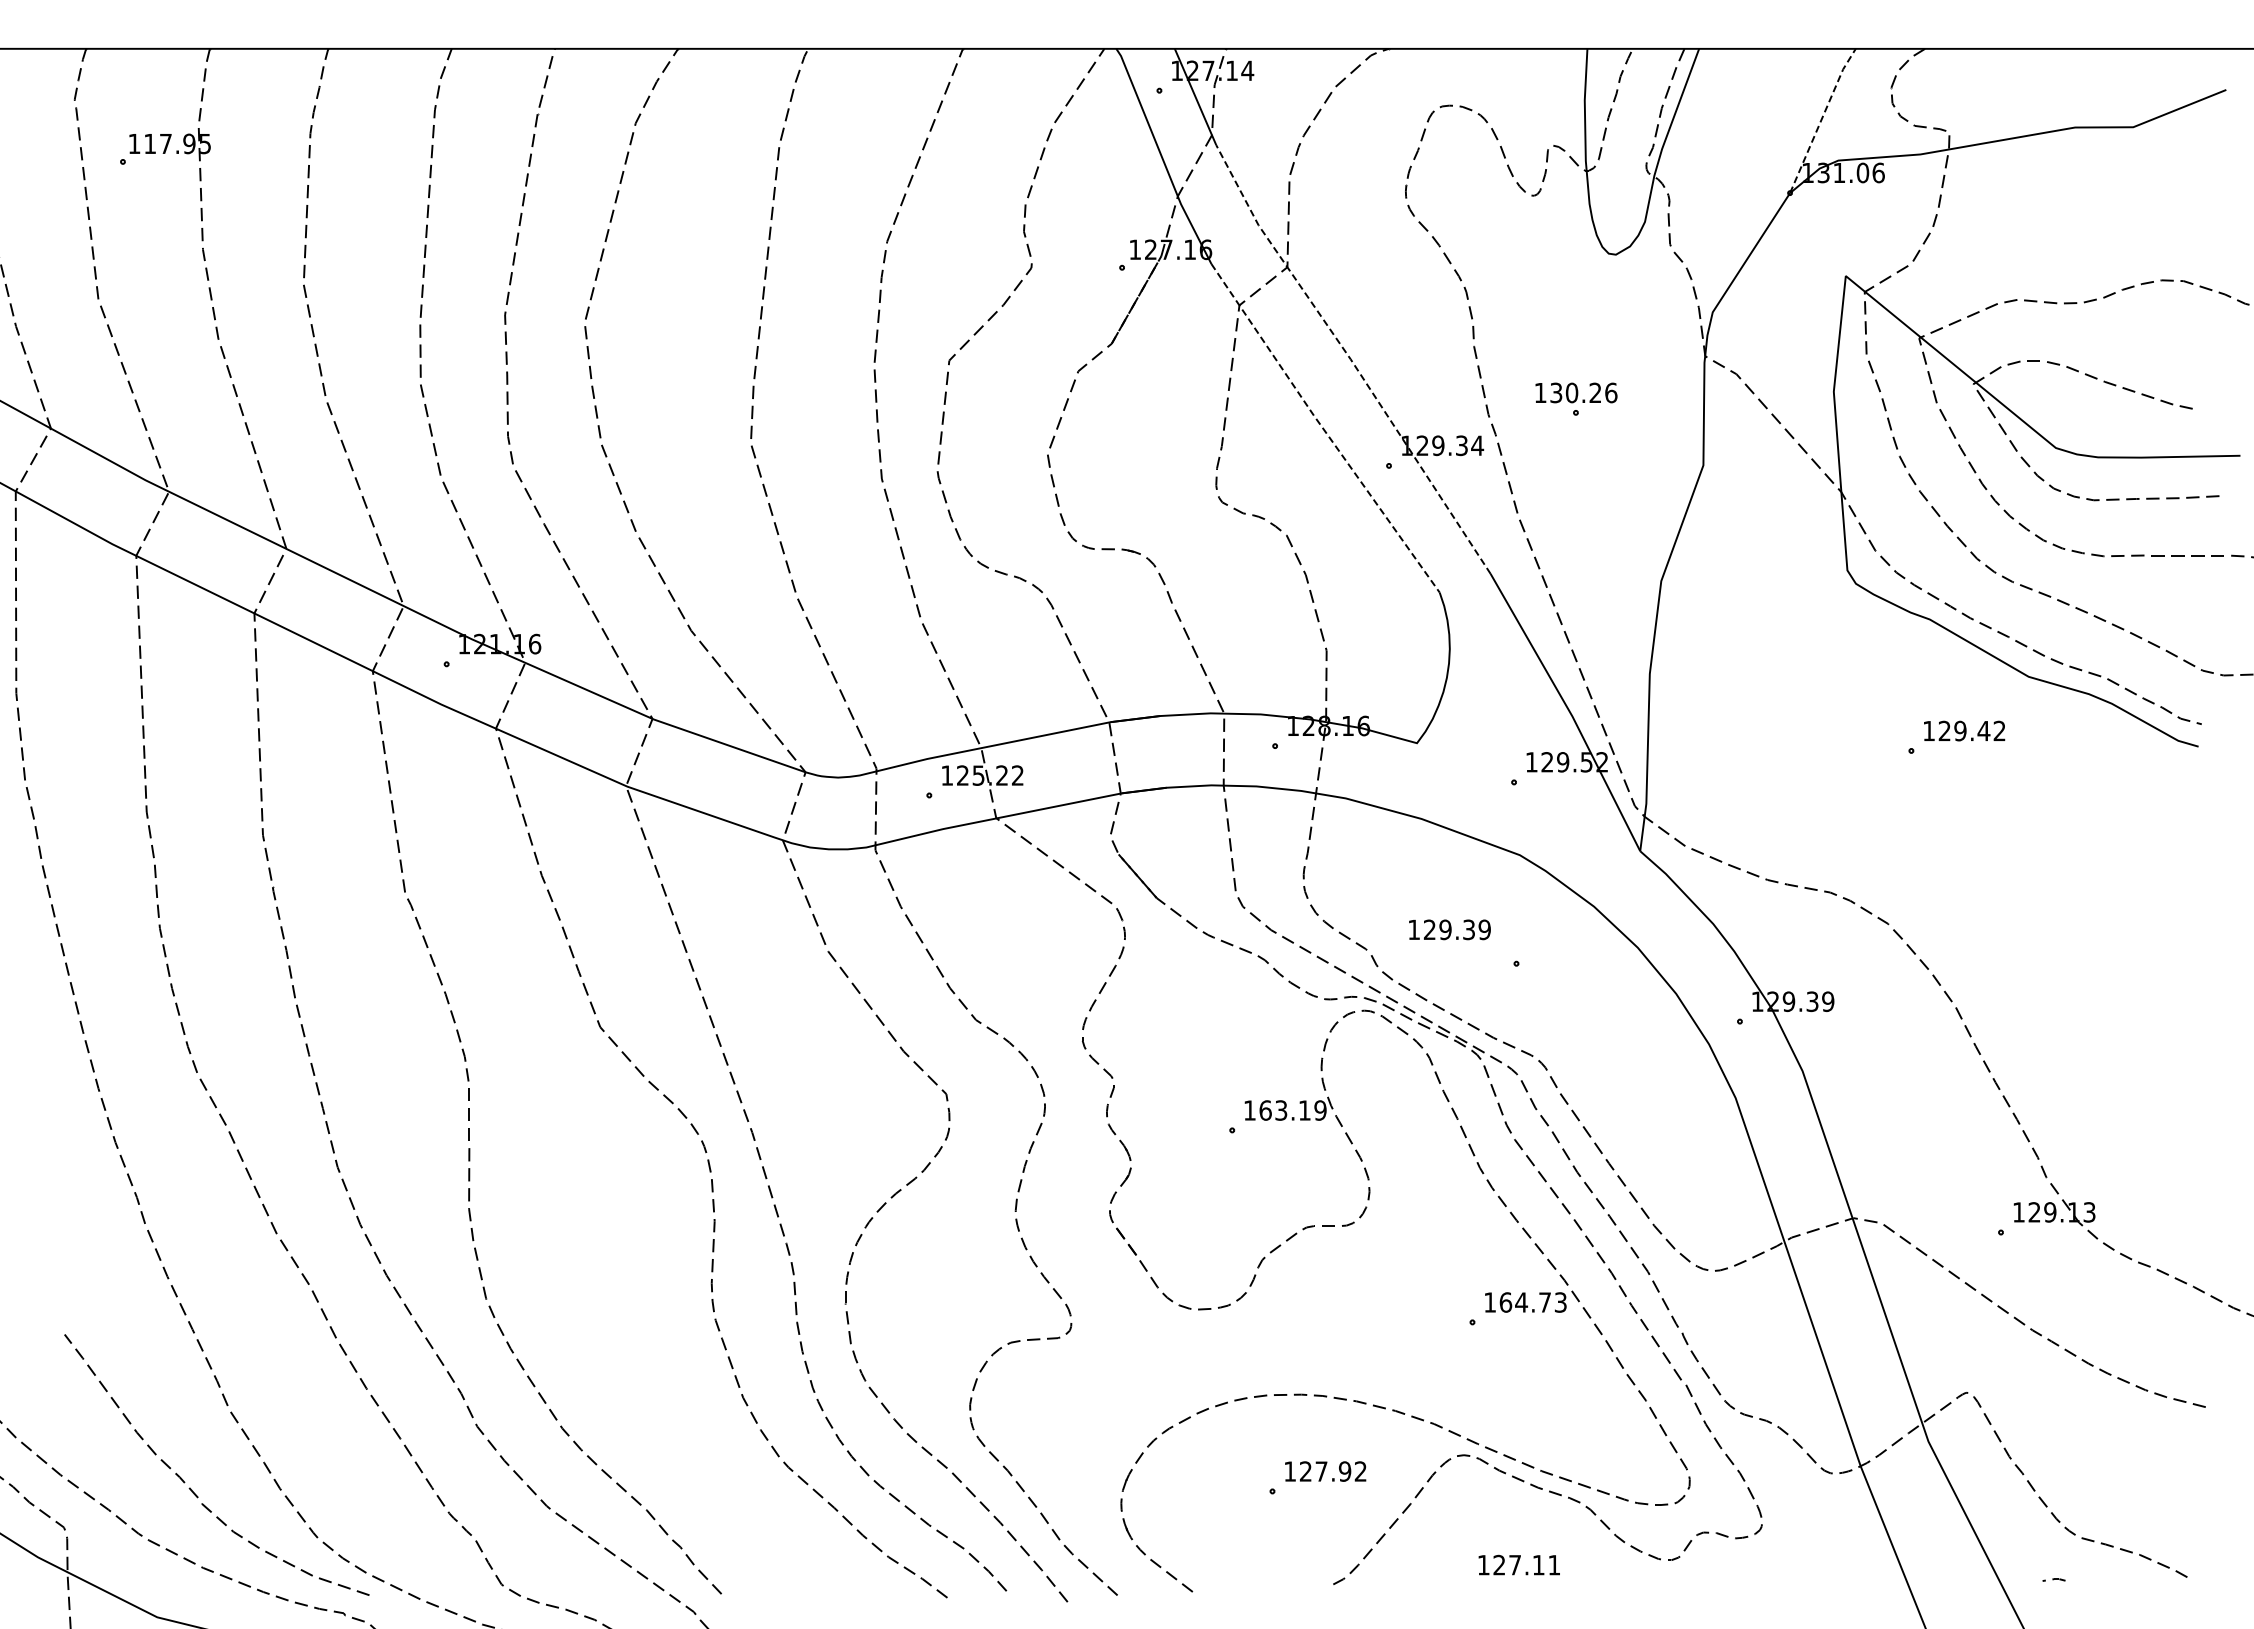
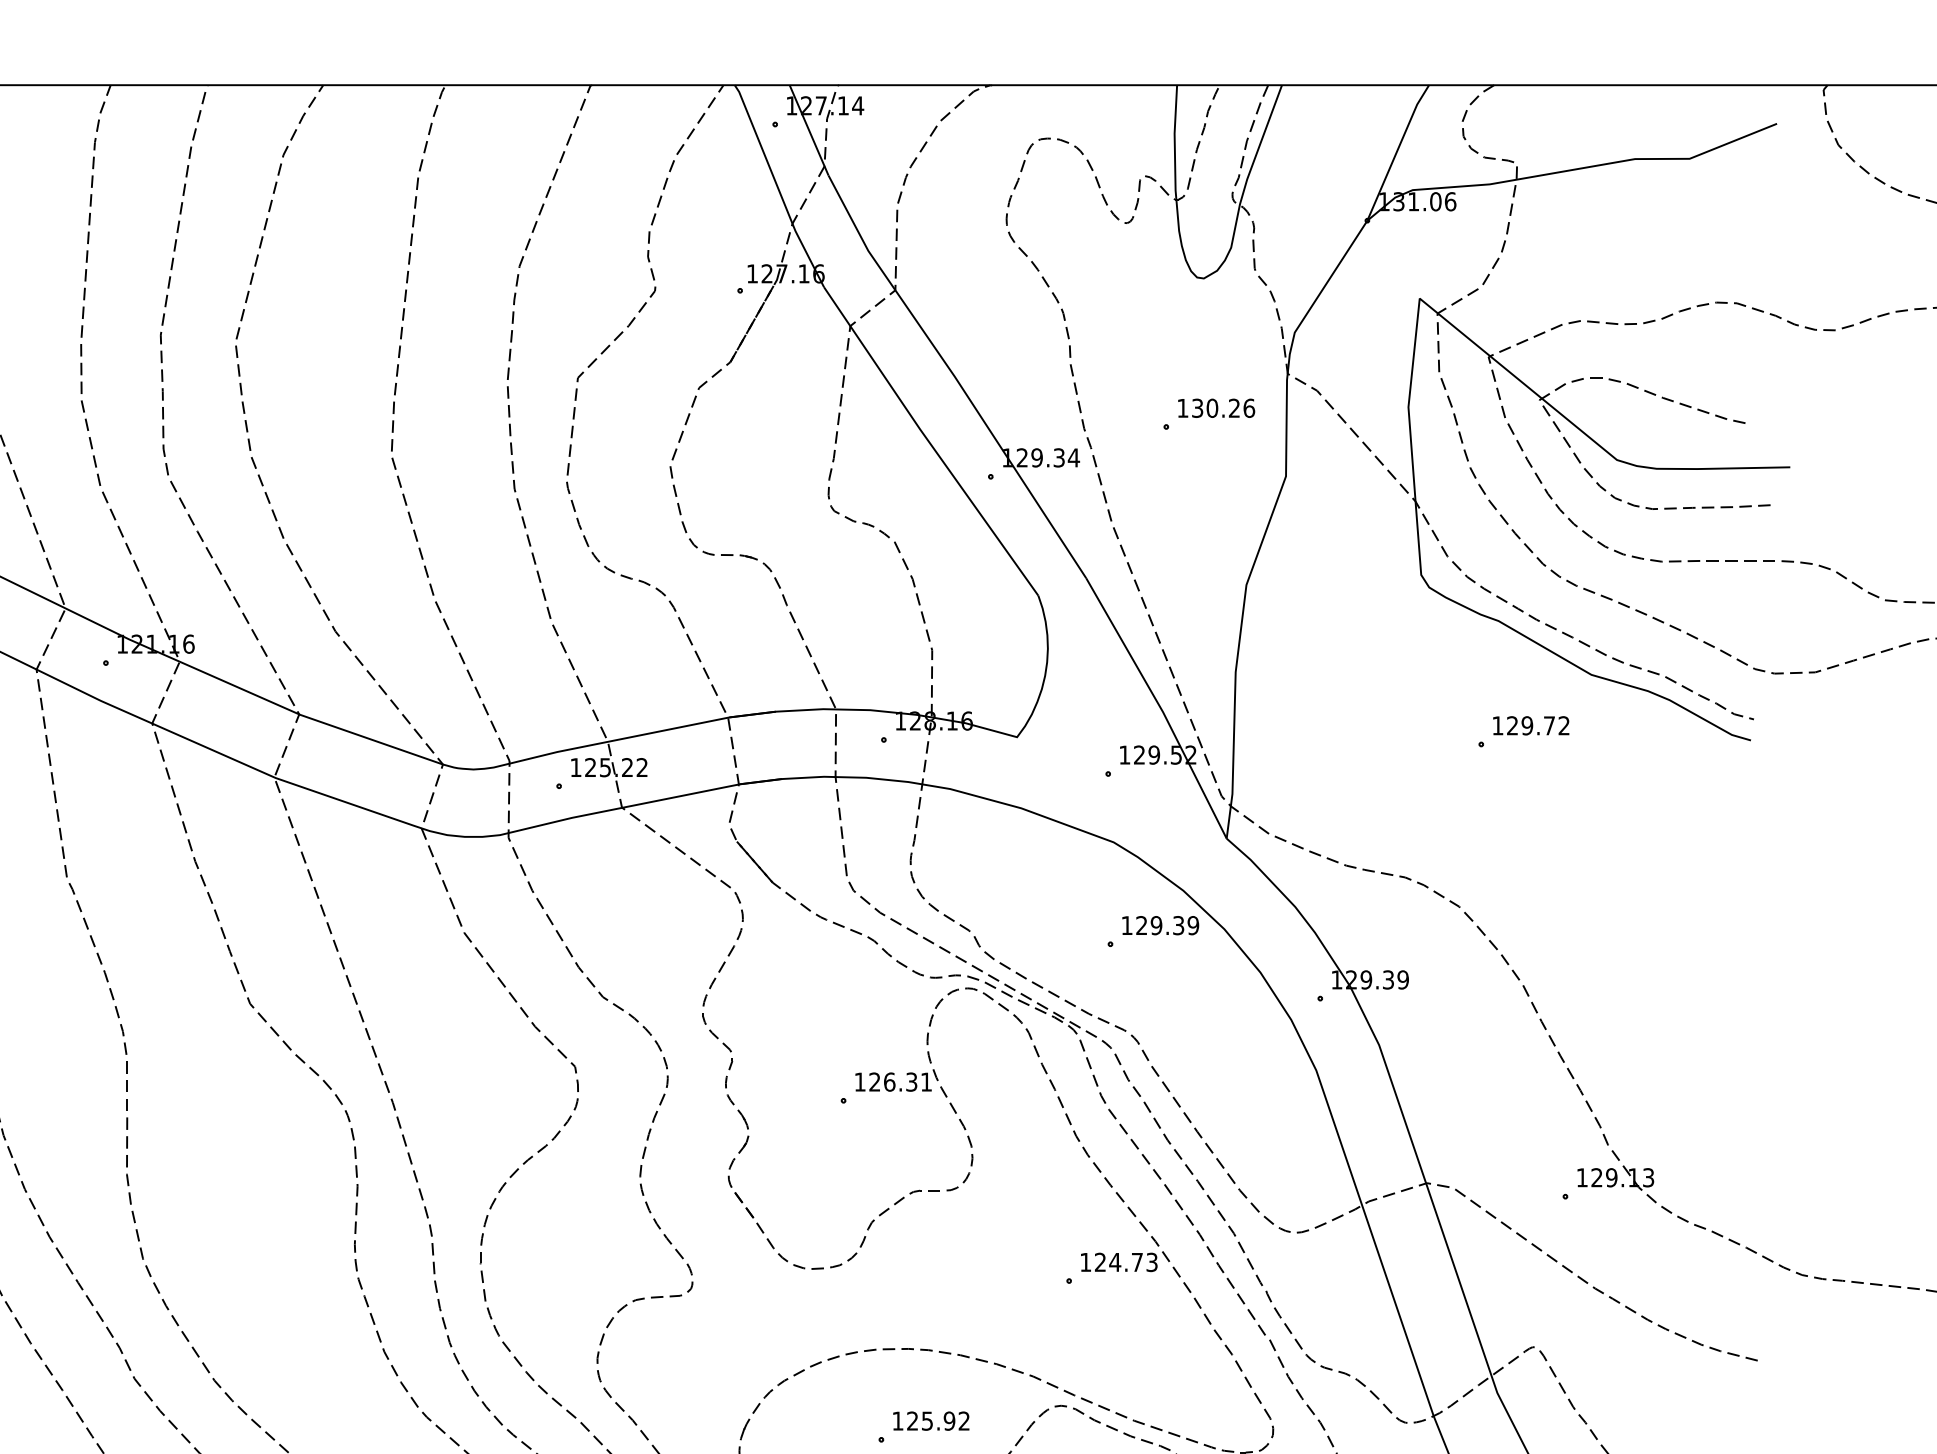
line: (1821, 118) -> (1396, 150), dashed -> solid
line: (1350, 359) -> (954, 376), dashed -> solid
text: (1576, 392) -> (1216, 407), moved
line: (1323, 429) -> (929, 442), dashed -> solid
text: (1983, 730) -> (1549, 725), 129.42 -> 129.72
text: (1449, 929) -> (1160, 925), moved
text: (1292, 1110) -> (900, 1082), 163.19 -> 126.31
text: (1505, 1302) -> (1100, 1262), 164.73 -> 124.73
text: (1321, 1471) -> (927, 1421), 127.92 -> 125.92

